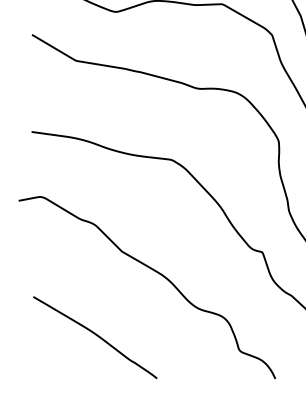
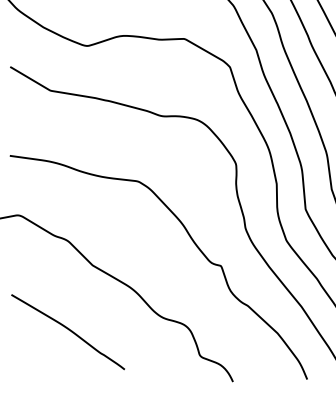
curve: (95, 335) -> (68, 330), moved

